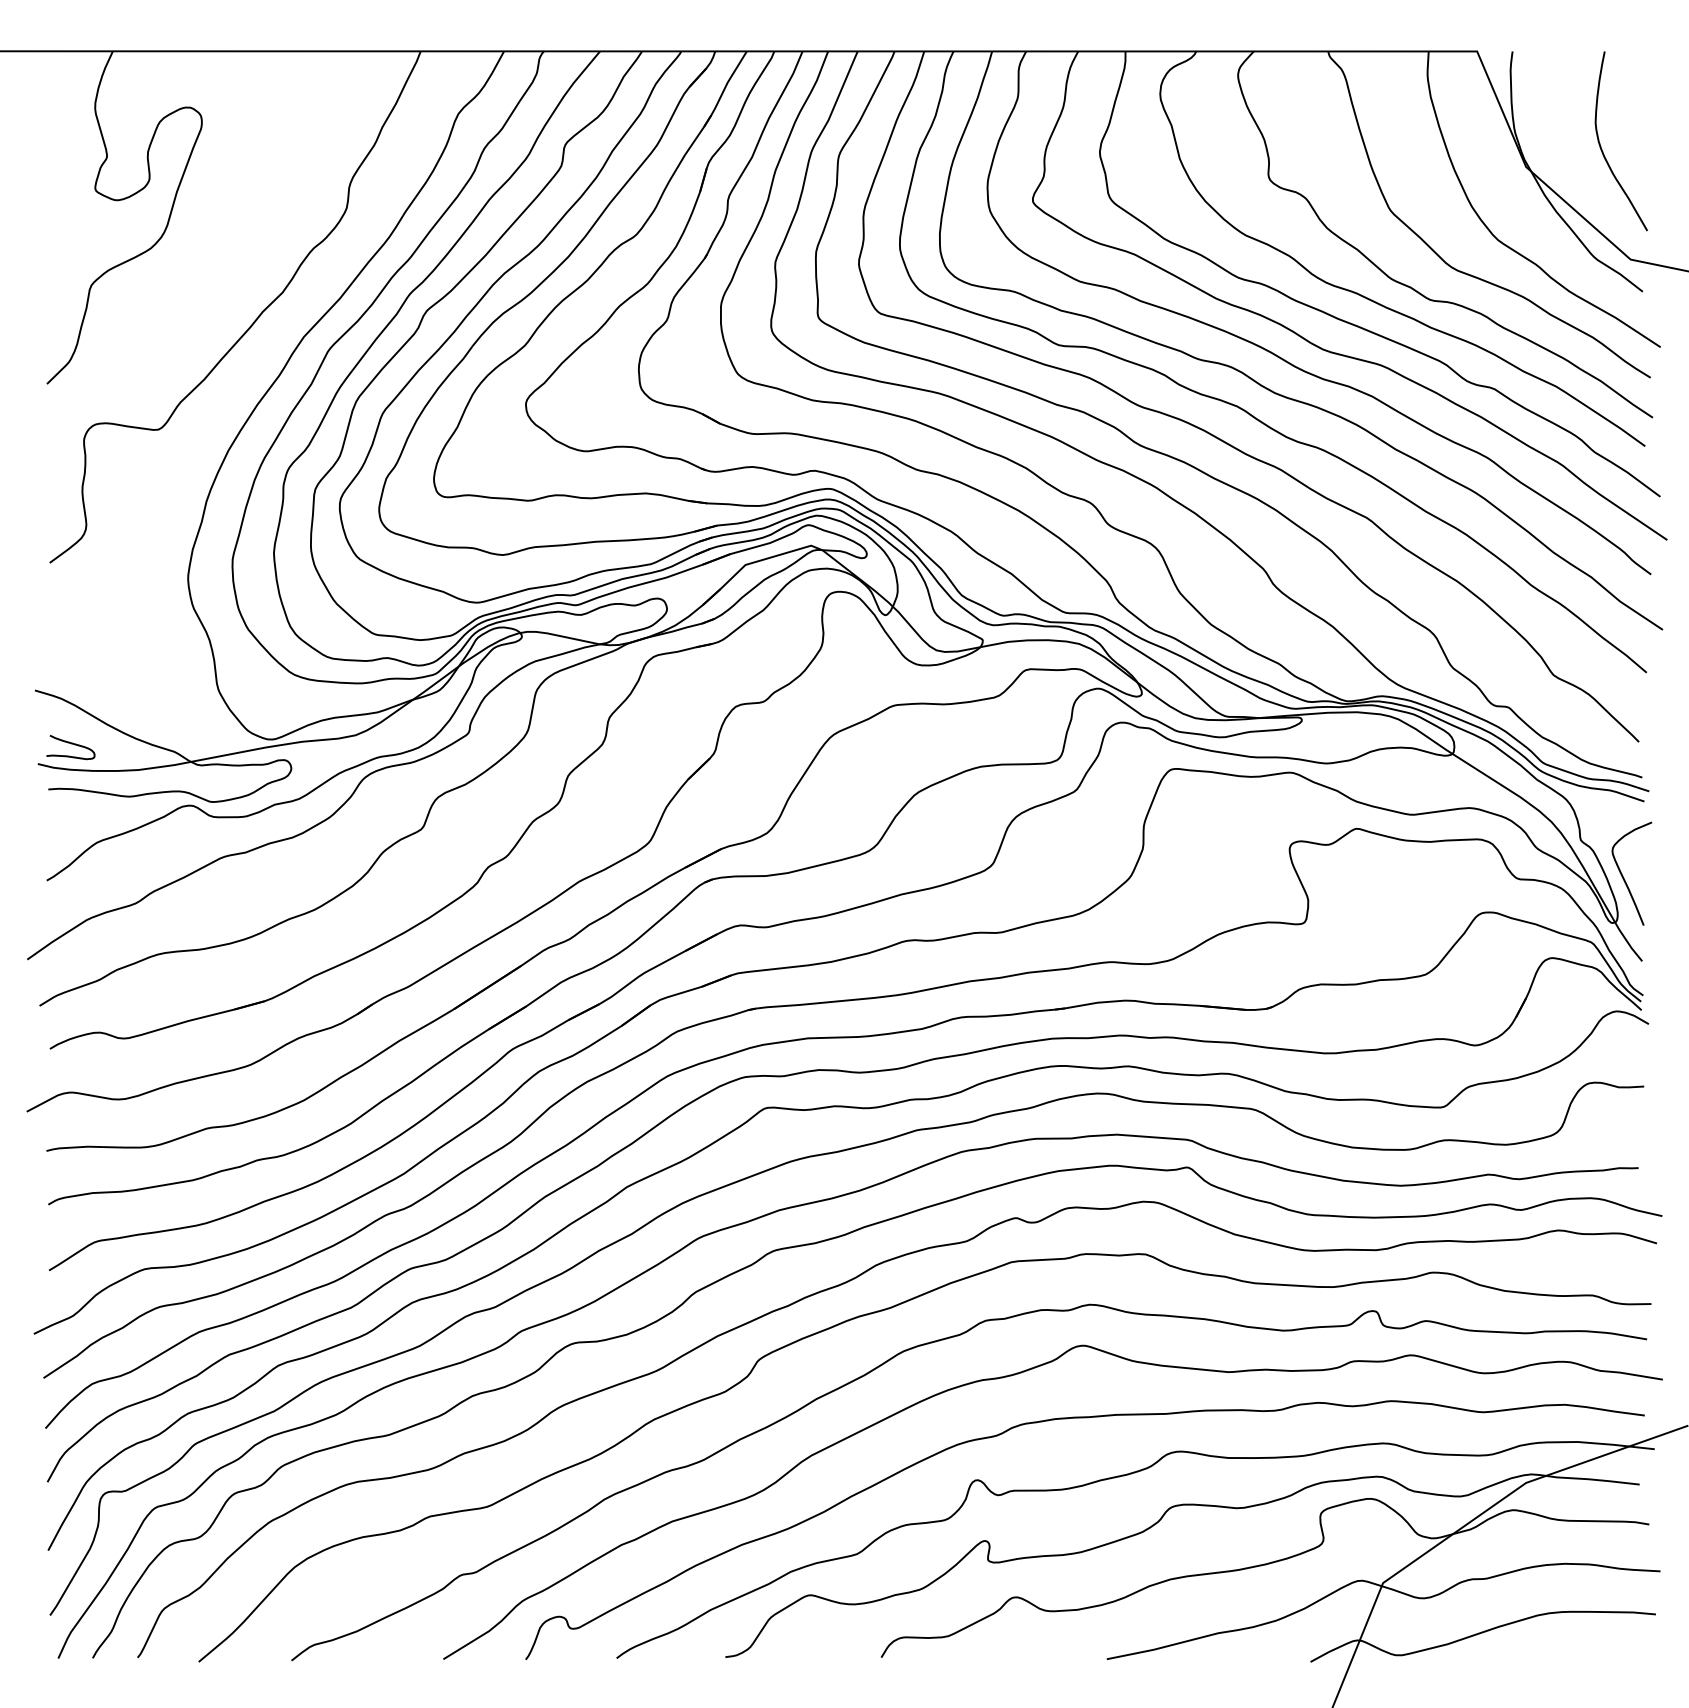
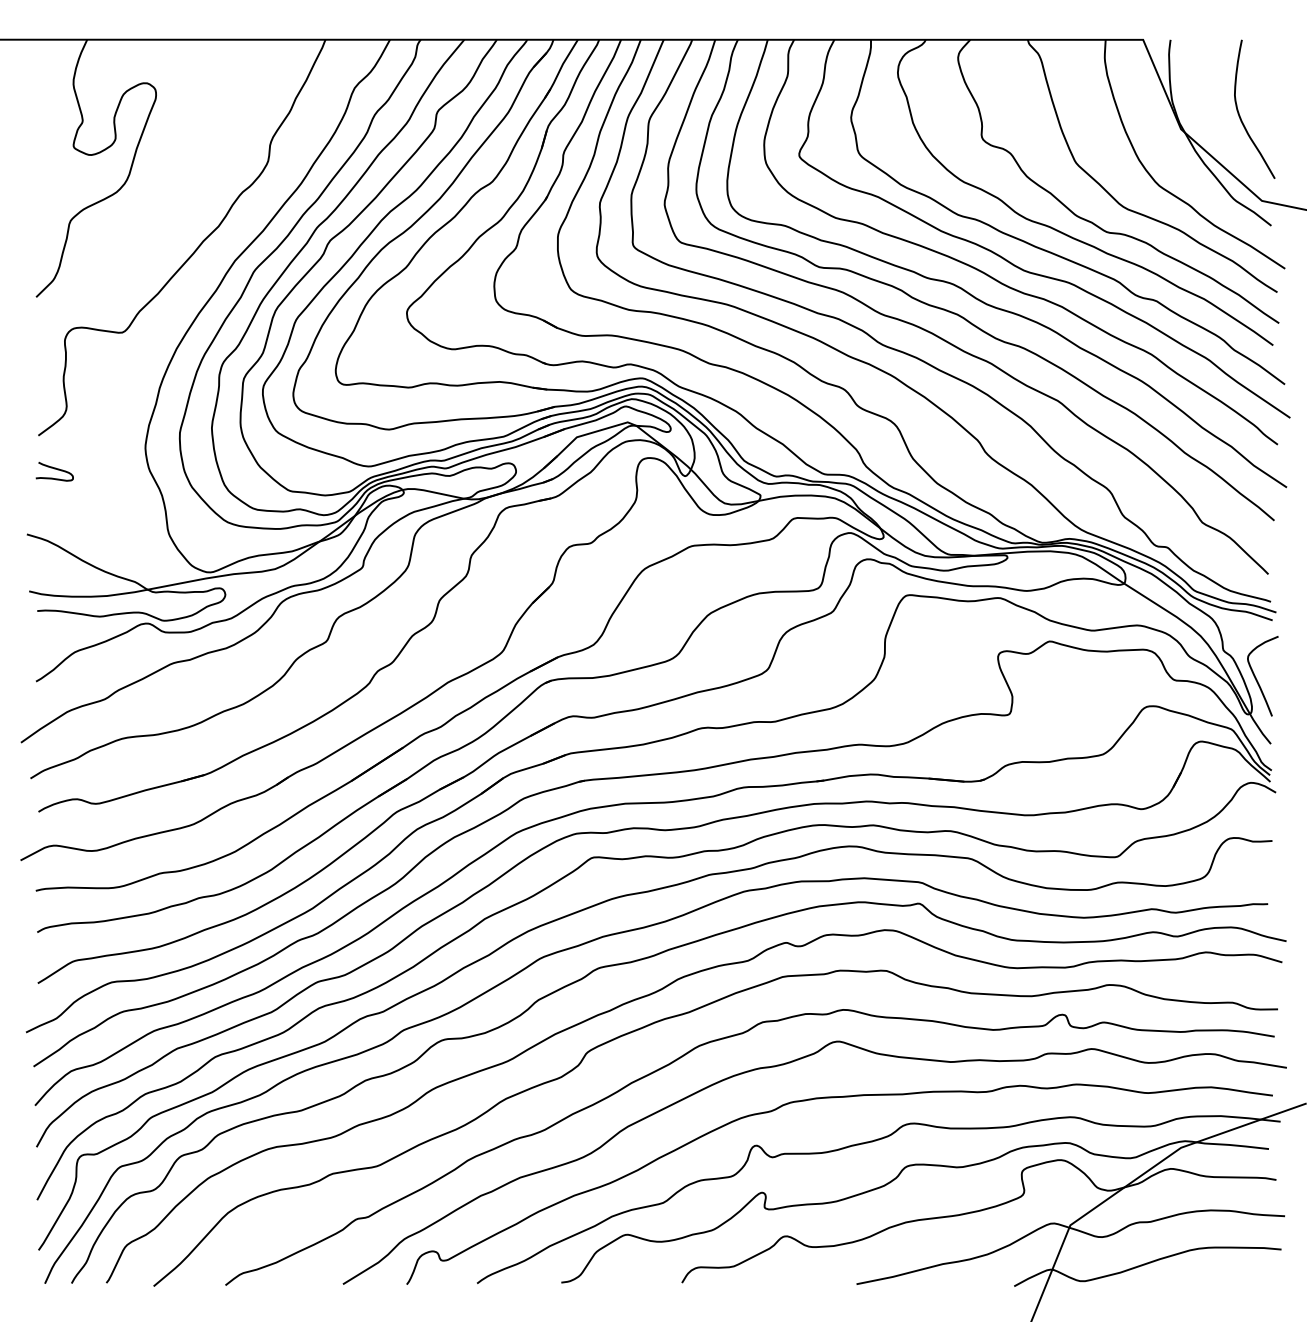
curve: (71, 744) -> (55, 469), moved

